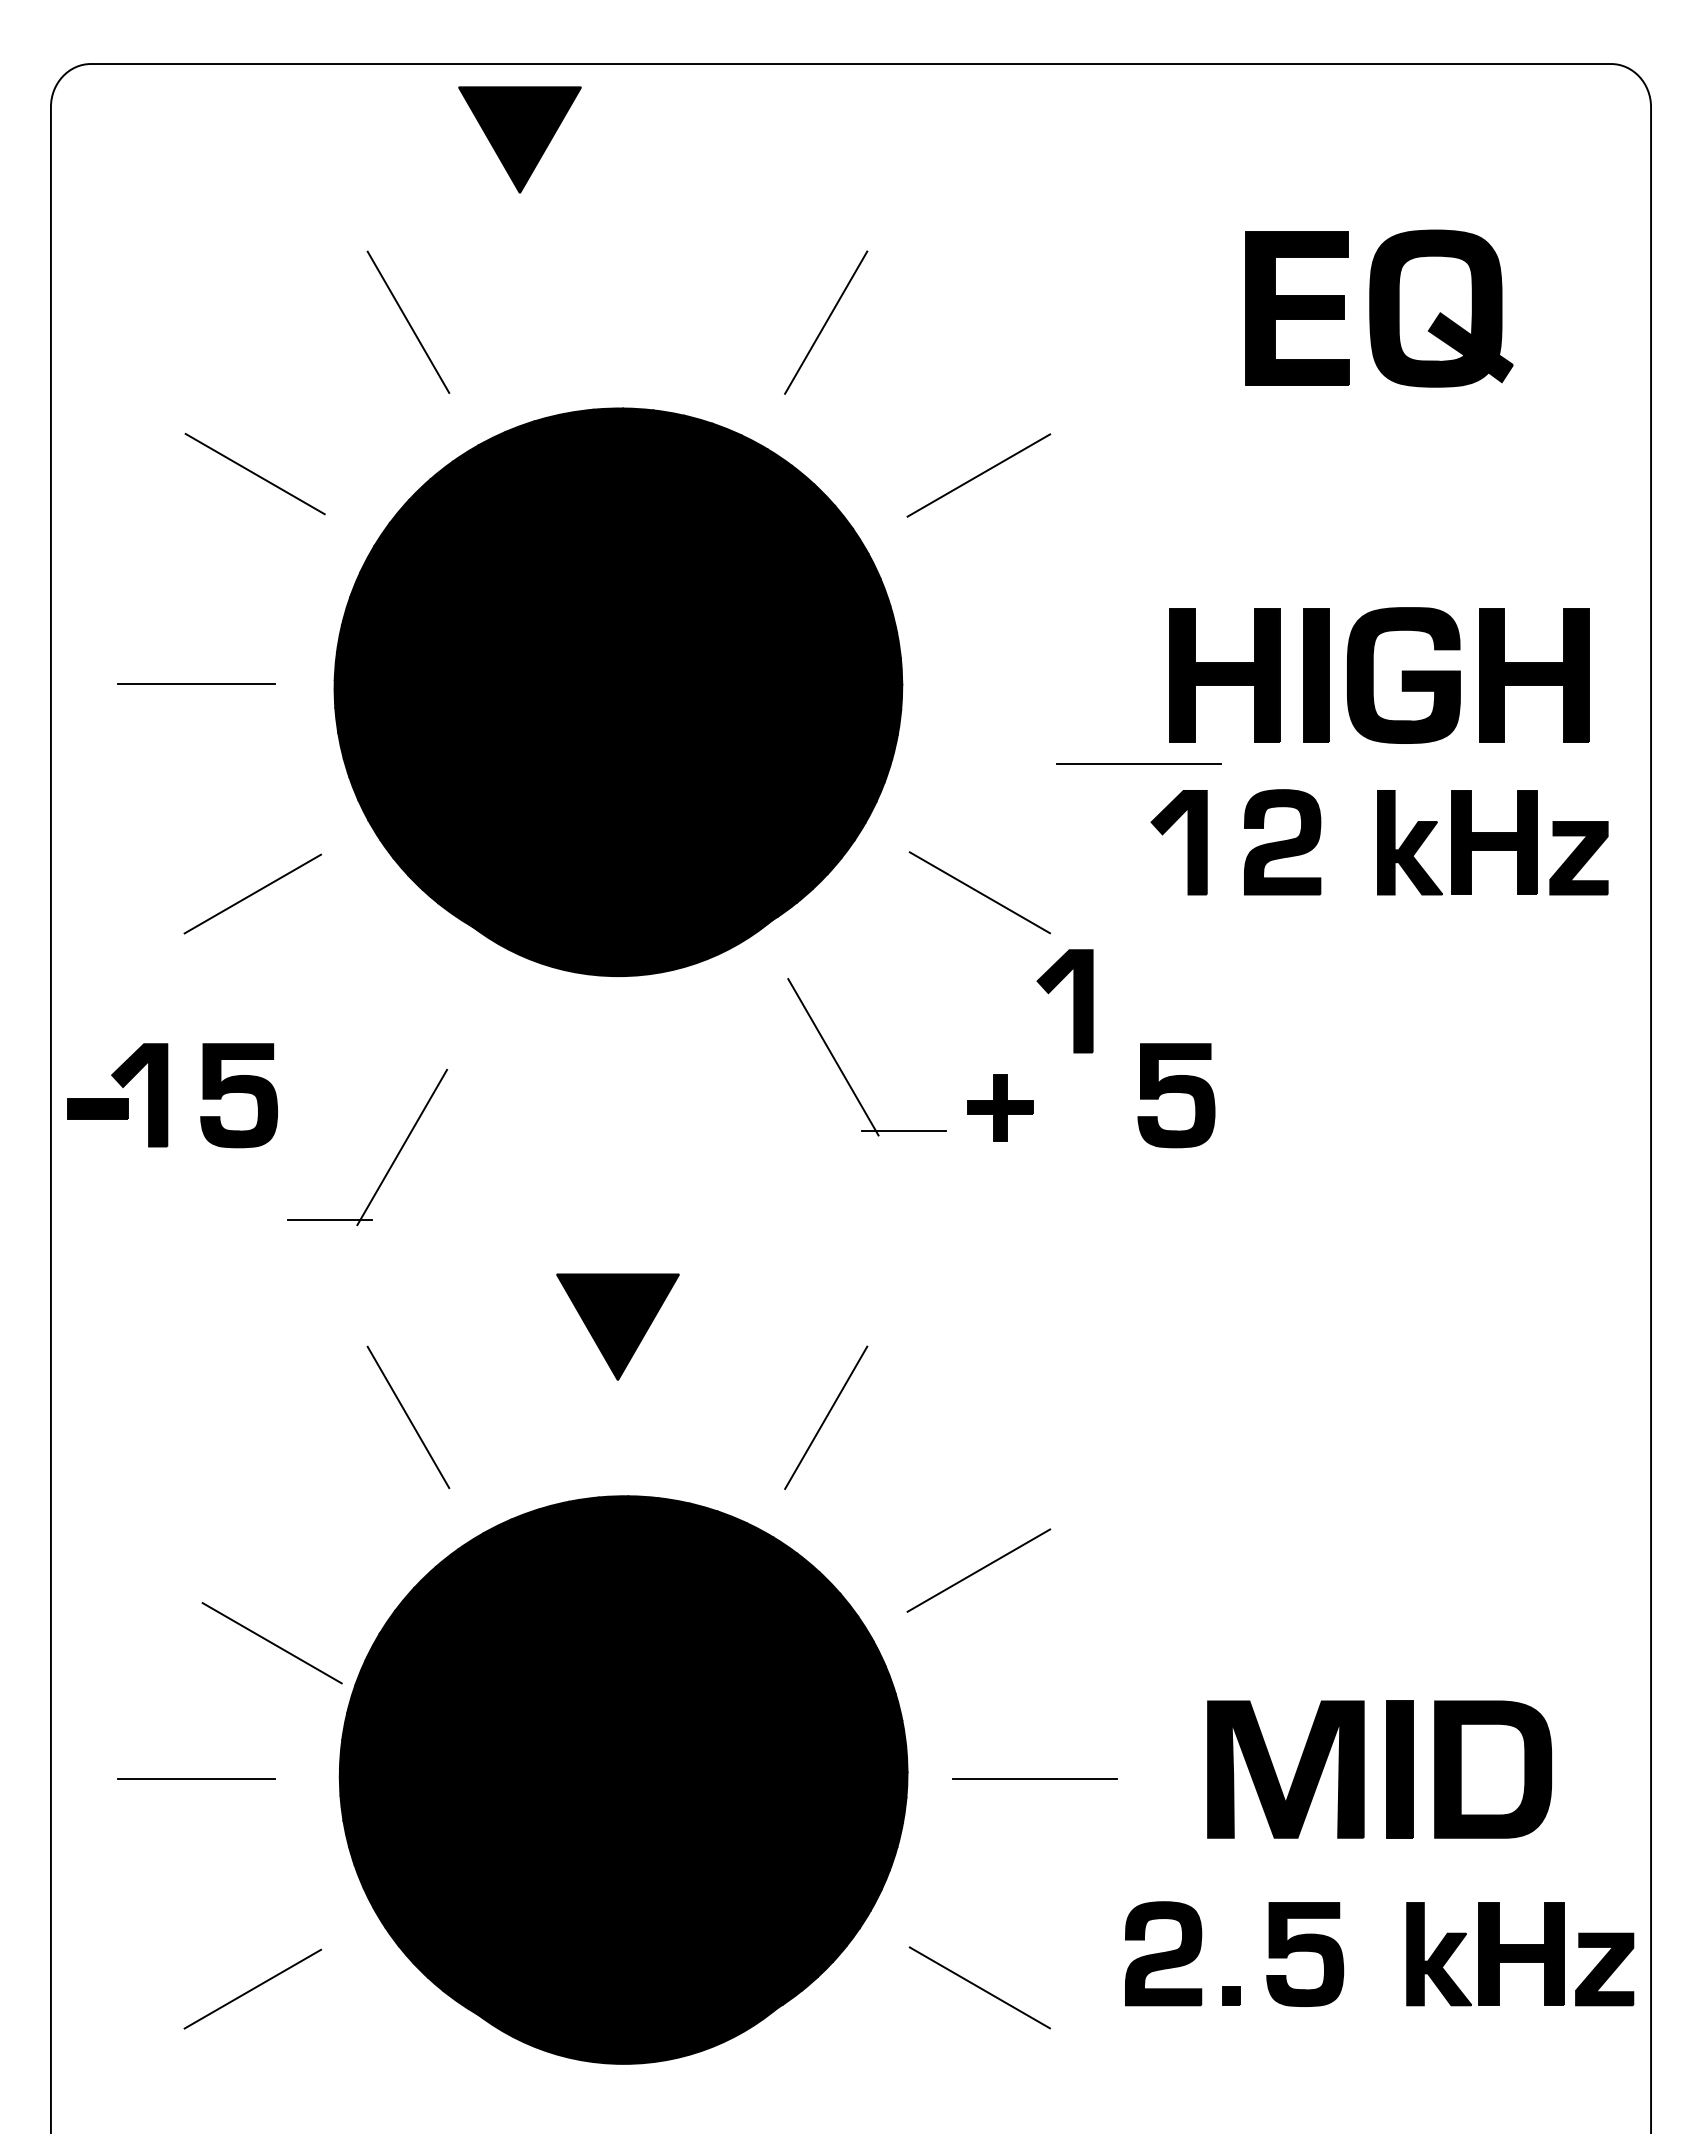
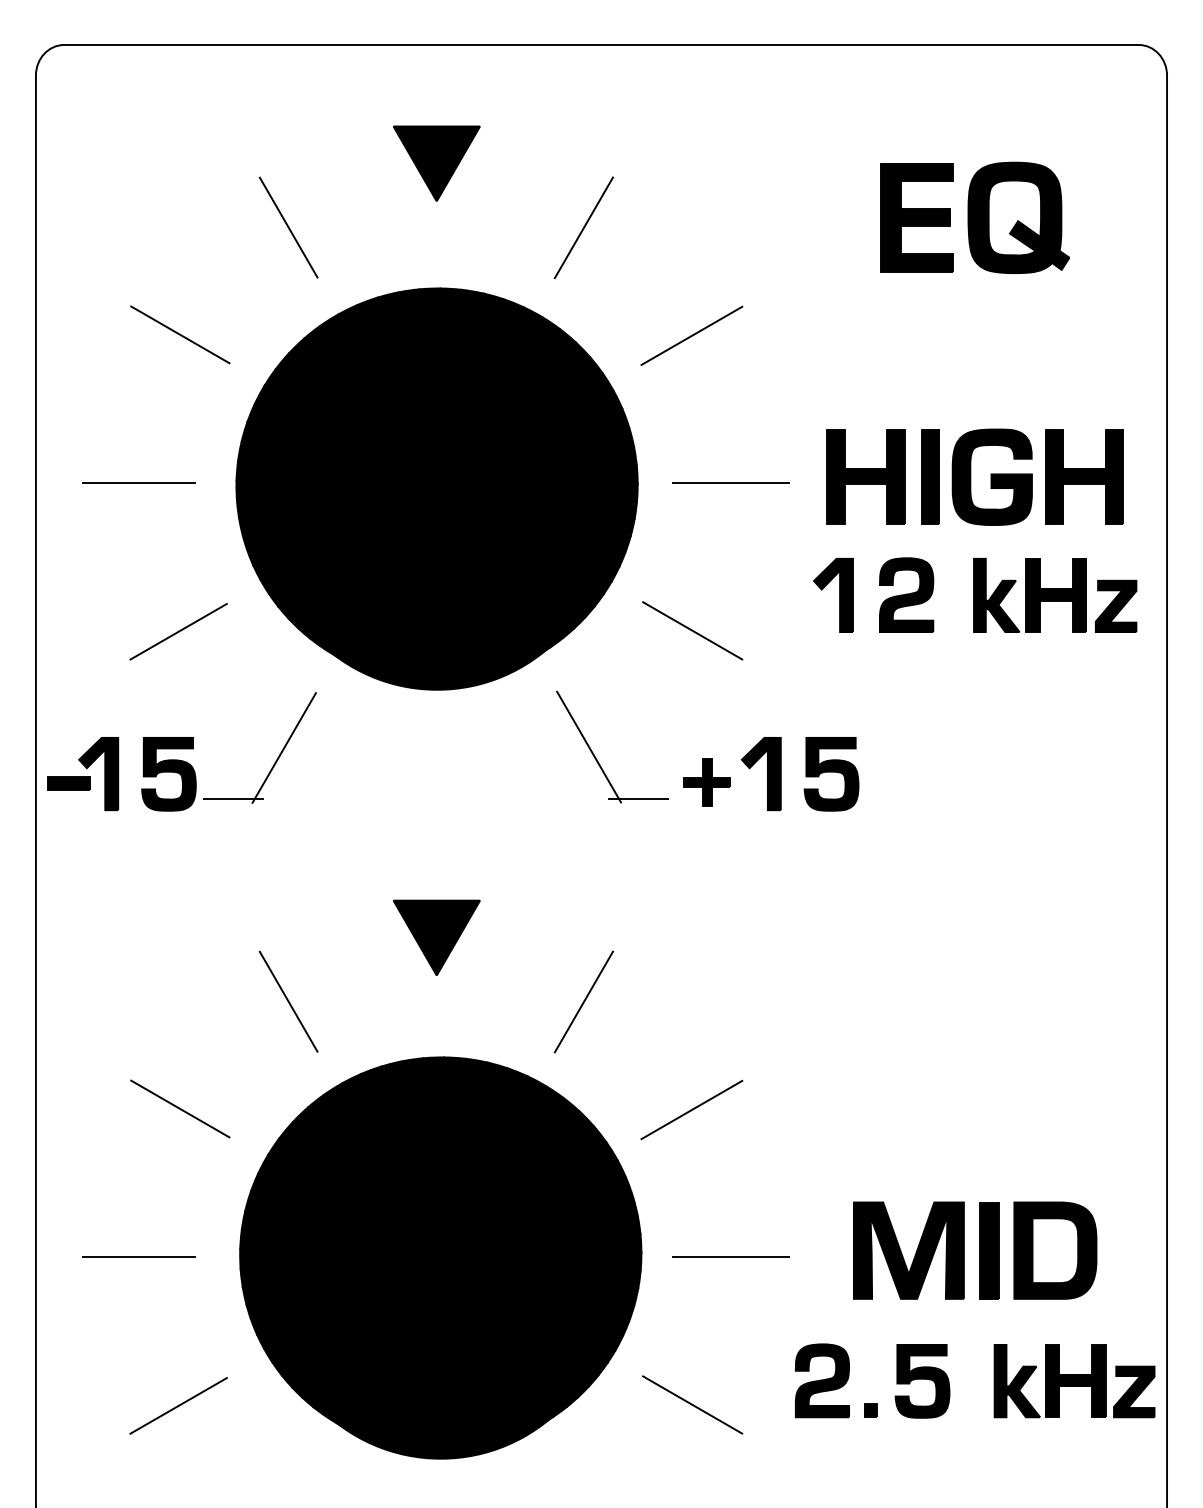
part: (519, 139) -> (436, 163), moved
line: (1138, 763) -> (731, 482), moved
part: (1073, 1001) -> (767, 774), moved
part: (391, 1163) -> (276, 759), moved
line: (271, 1643) -> (179, 1109), moved

